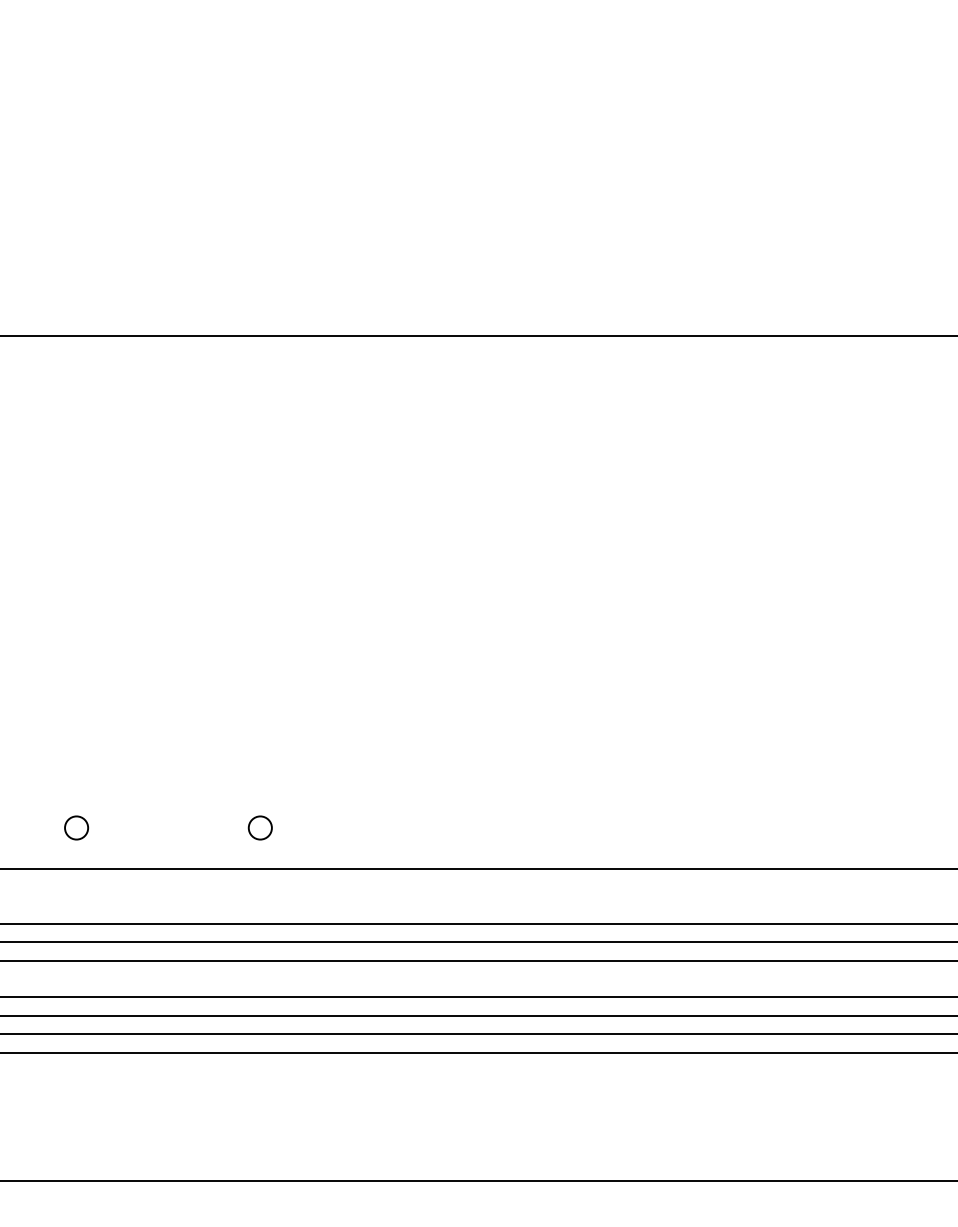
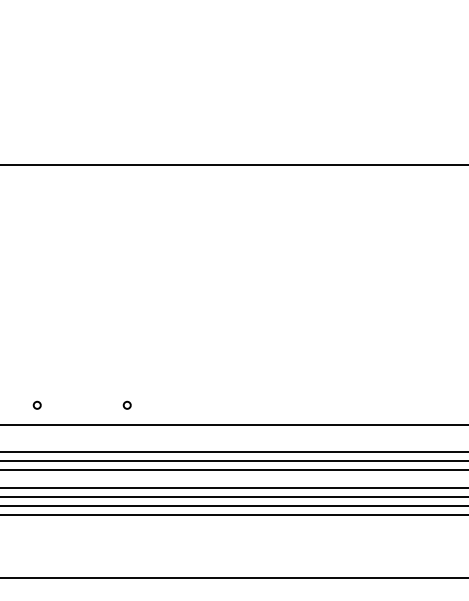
circle: (74, 825) -> (36, 404), size x0.62
circle: (258, 825) -> (126, 404), size x0.62

